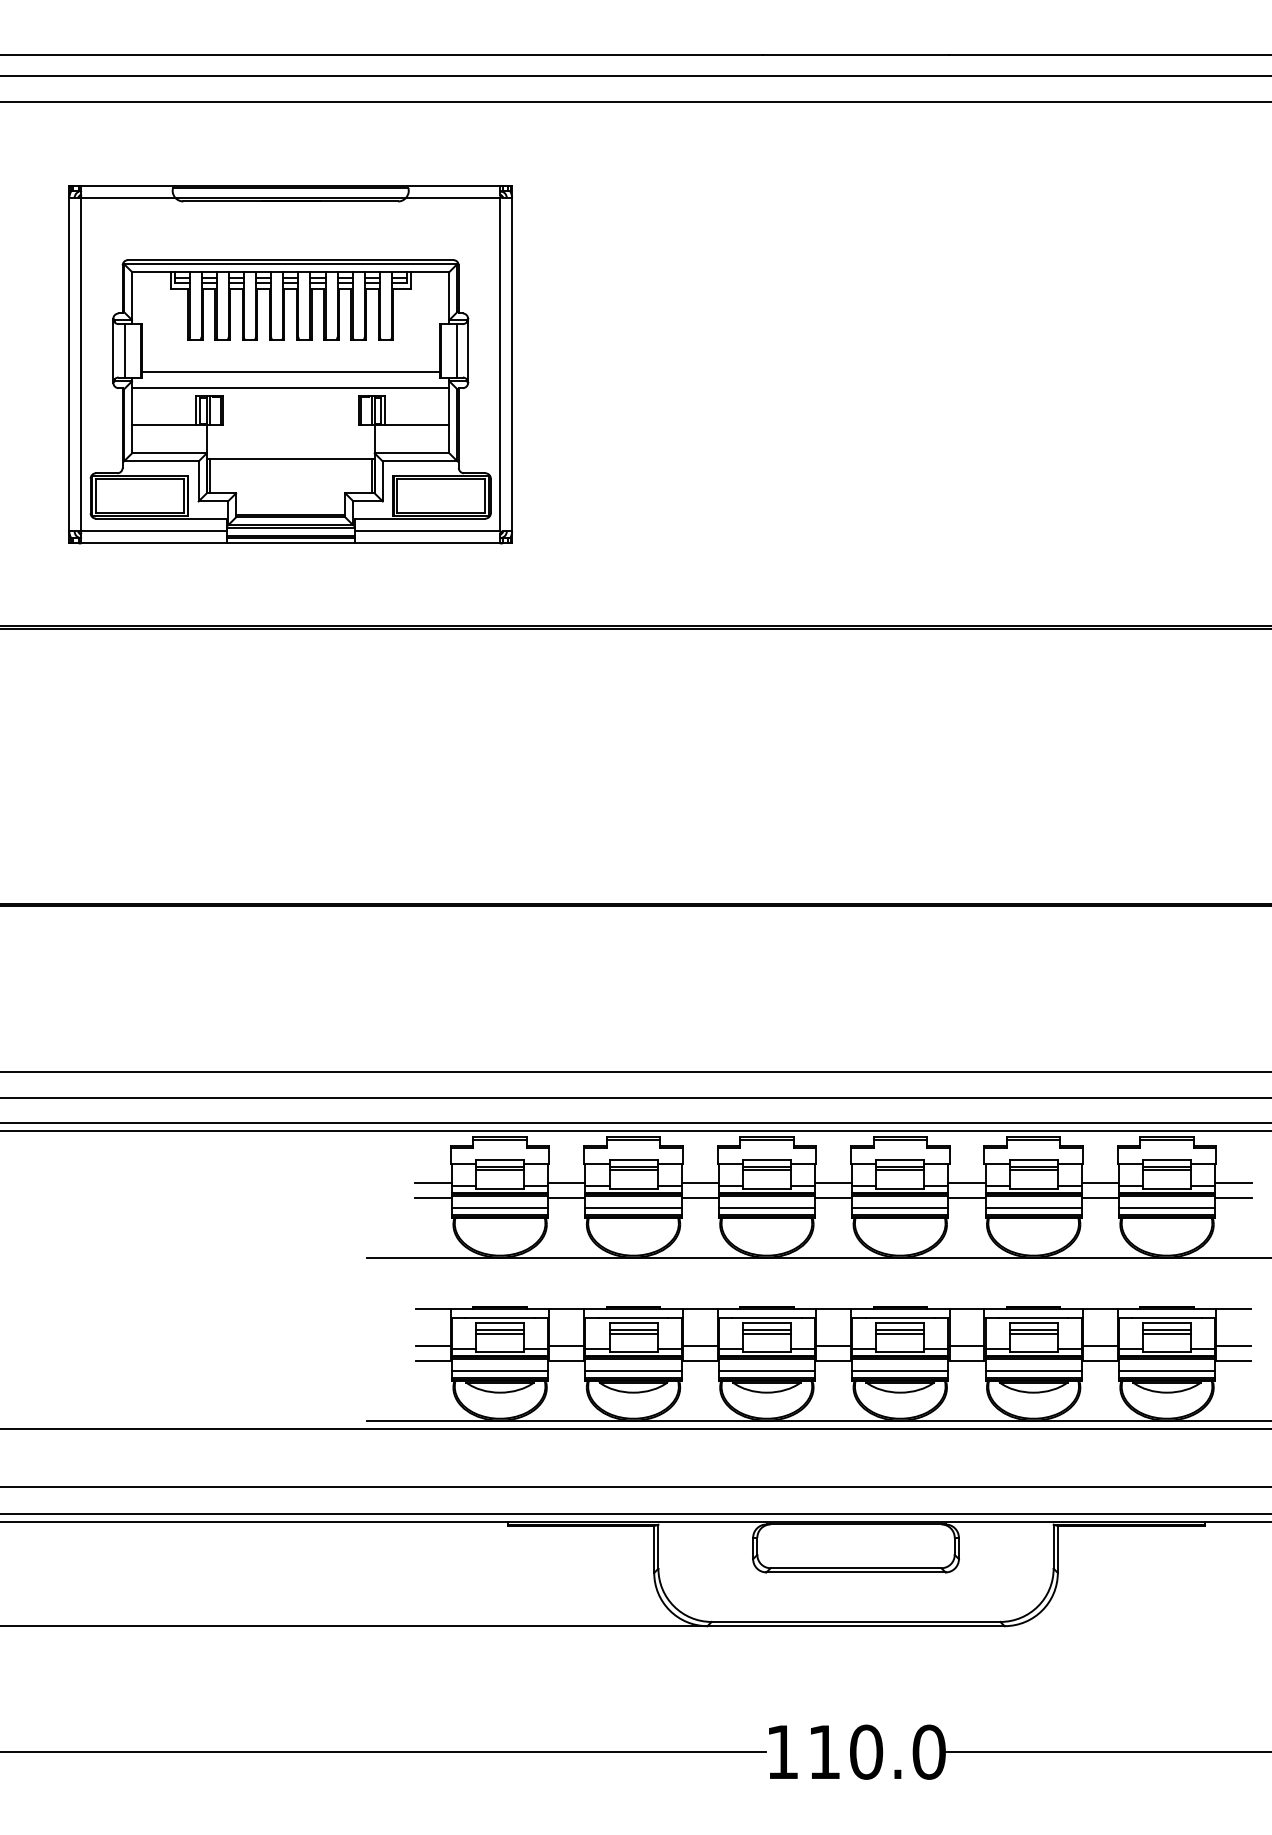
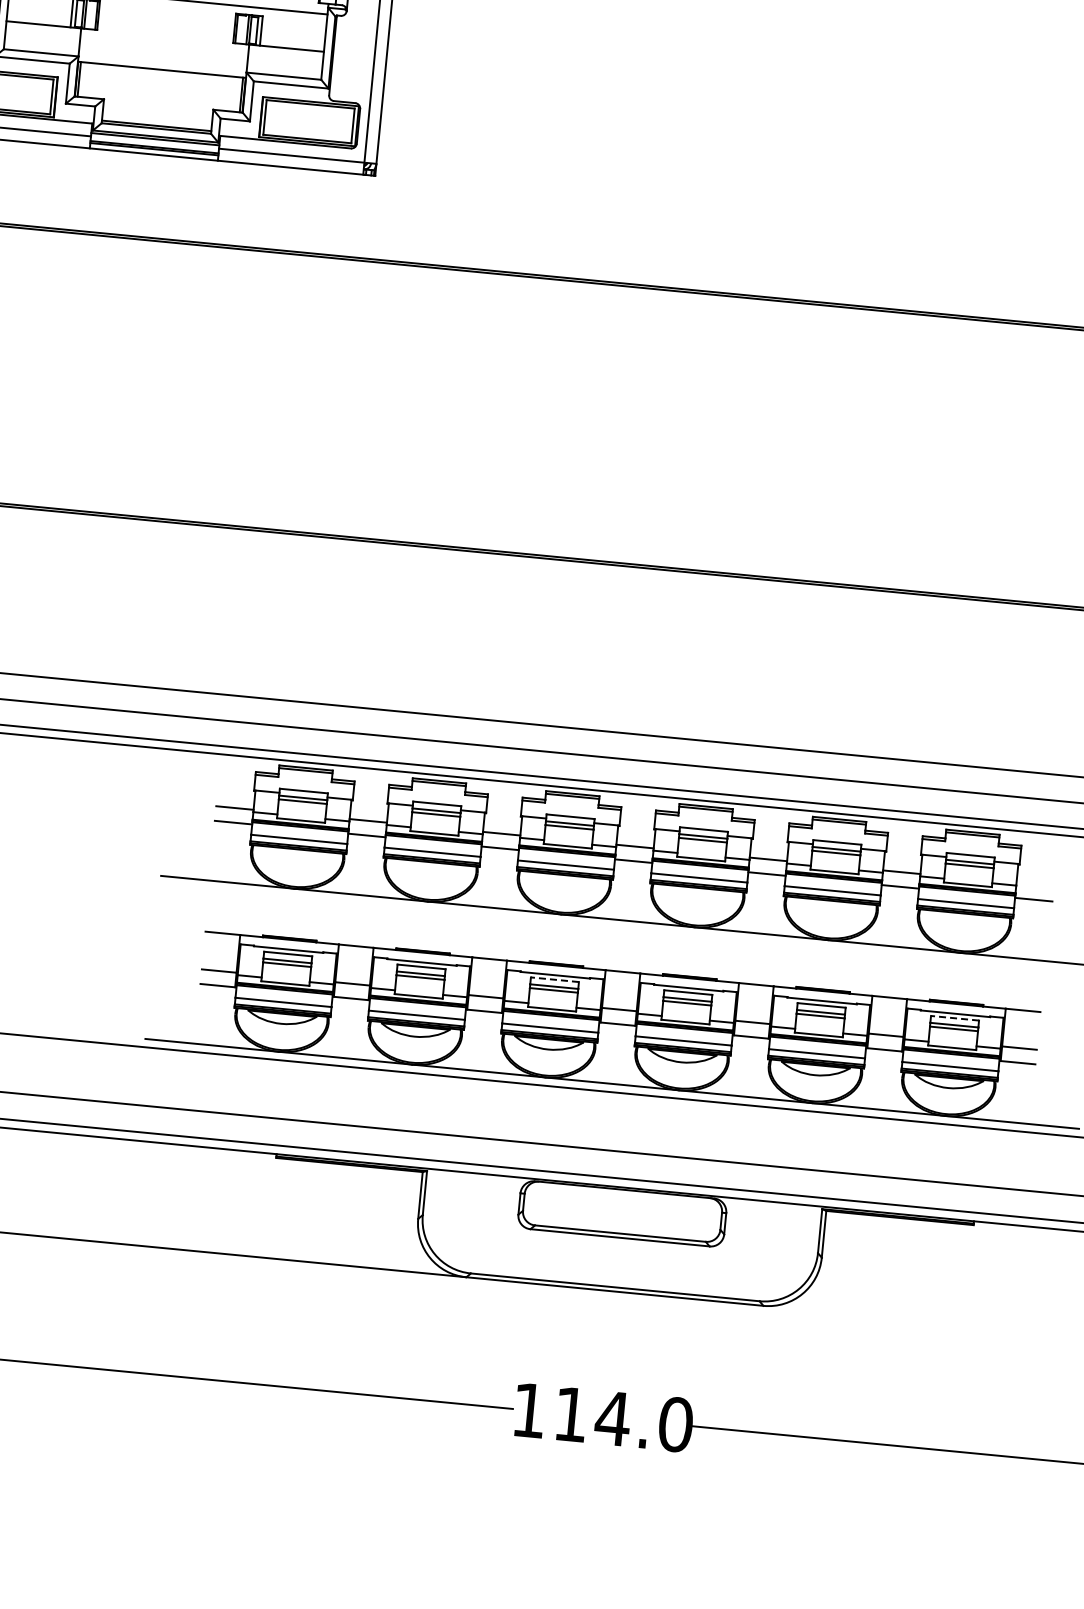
line: (1233, 1183) -> (1034, 885), removed
line: (766, 1322) -> (554, 979), solid -> dashed
line: (1166, 1322) -> (954, 1017), solid -> dashed
text: (865, 1751) -> (612, 1417), 110.0 -> 114.0

